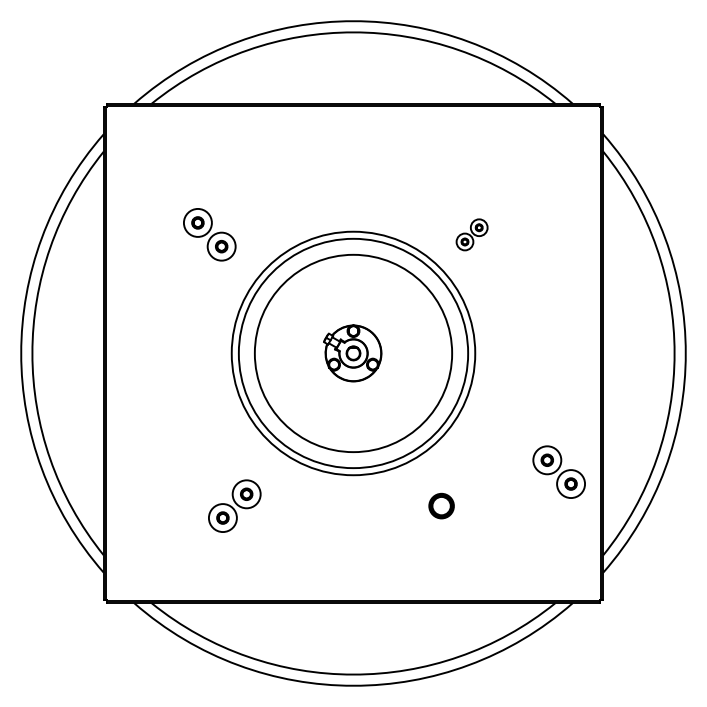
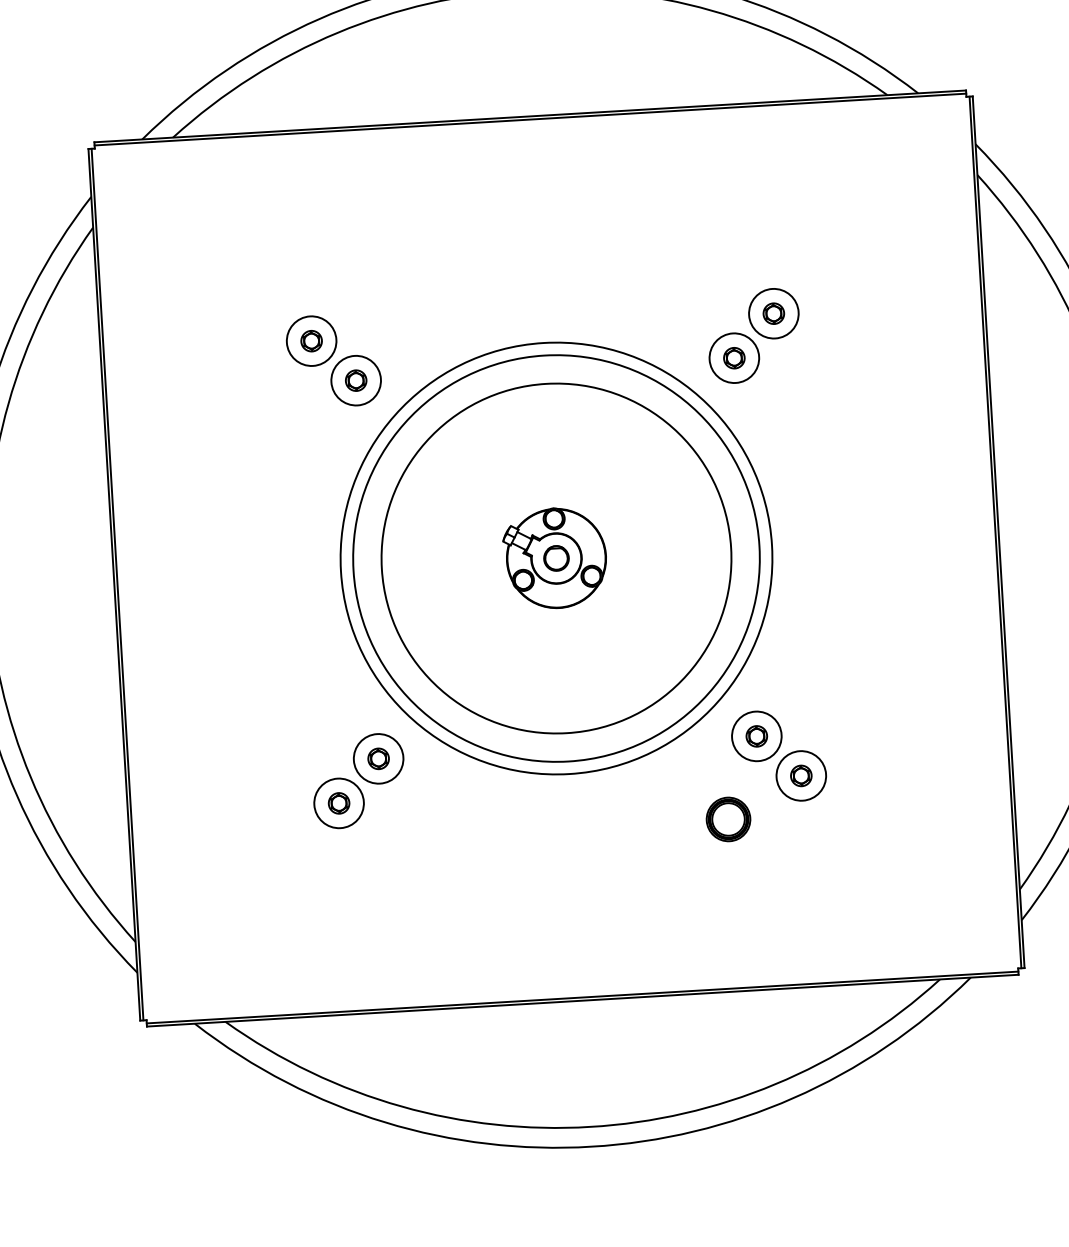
part: (209, 234) -> (333, 360), moved
part: (471, 234) -> (752, 335), size x1.67
part: (558, 471) -> (777, 755), moved
part: (234, 505) -> (358, 779), moved

